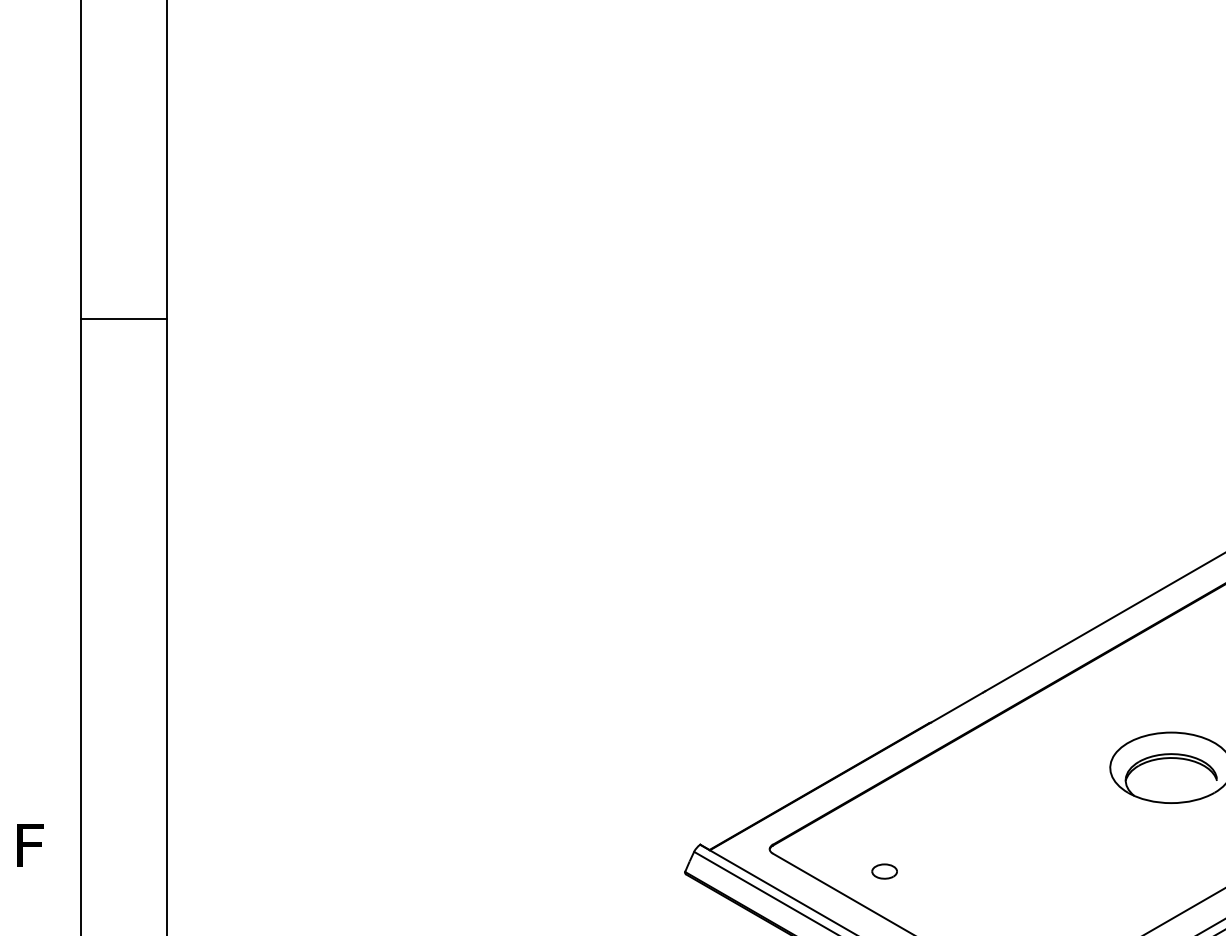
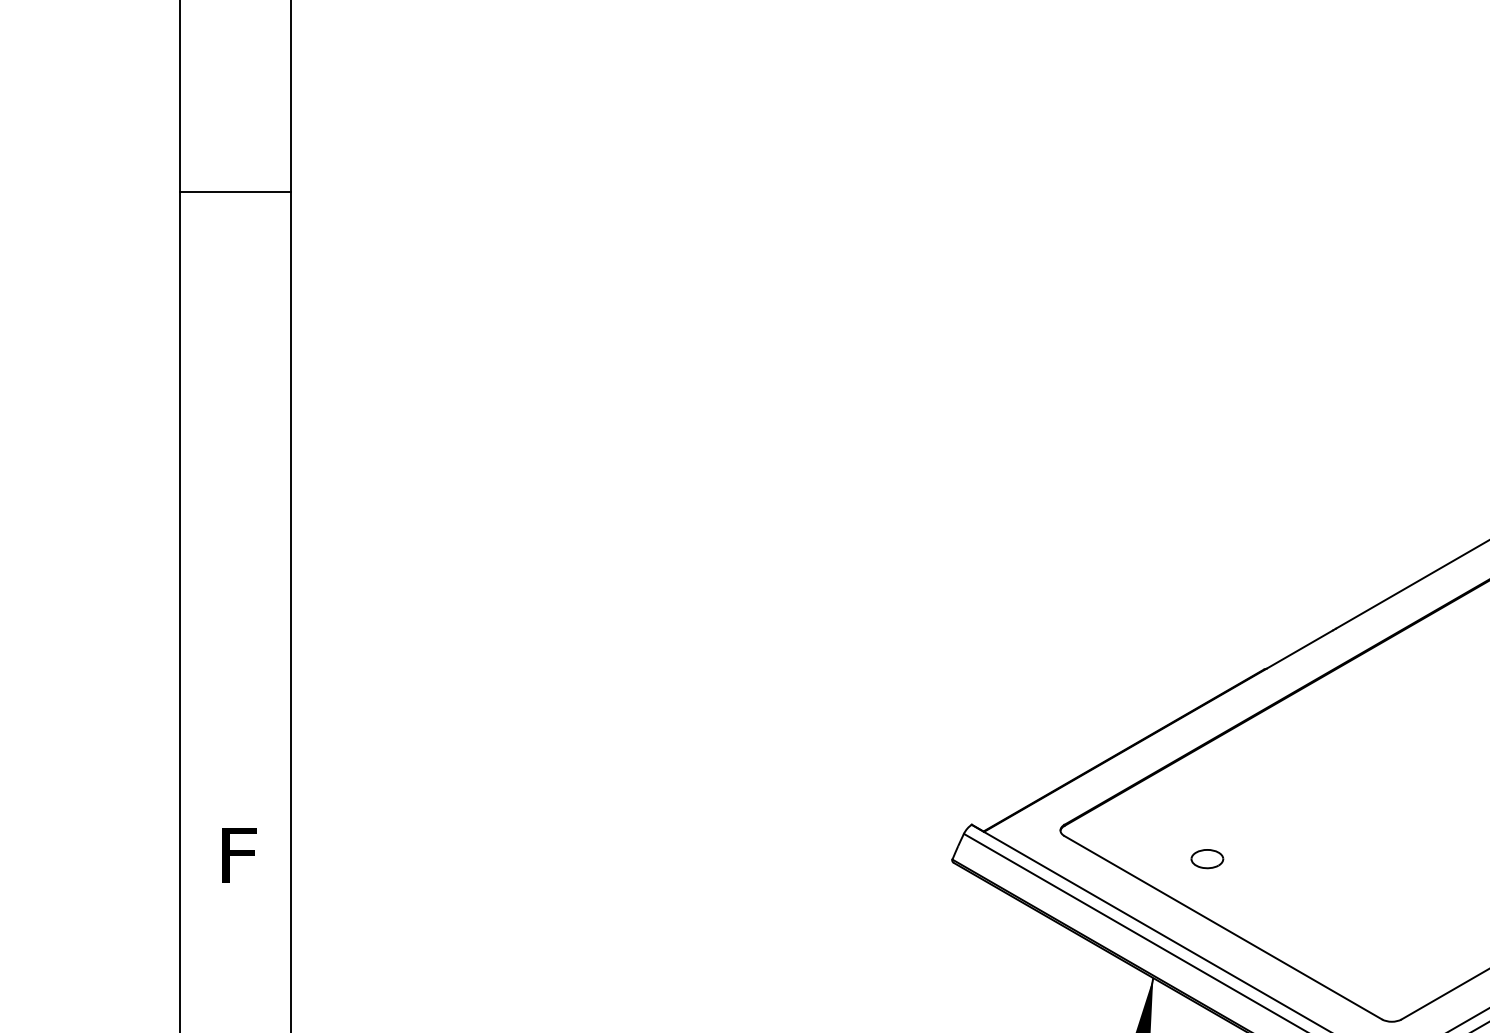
line: (123, 319) -> (234, 191), moved
text: (30, 845) -> (239, 855), moved

